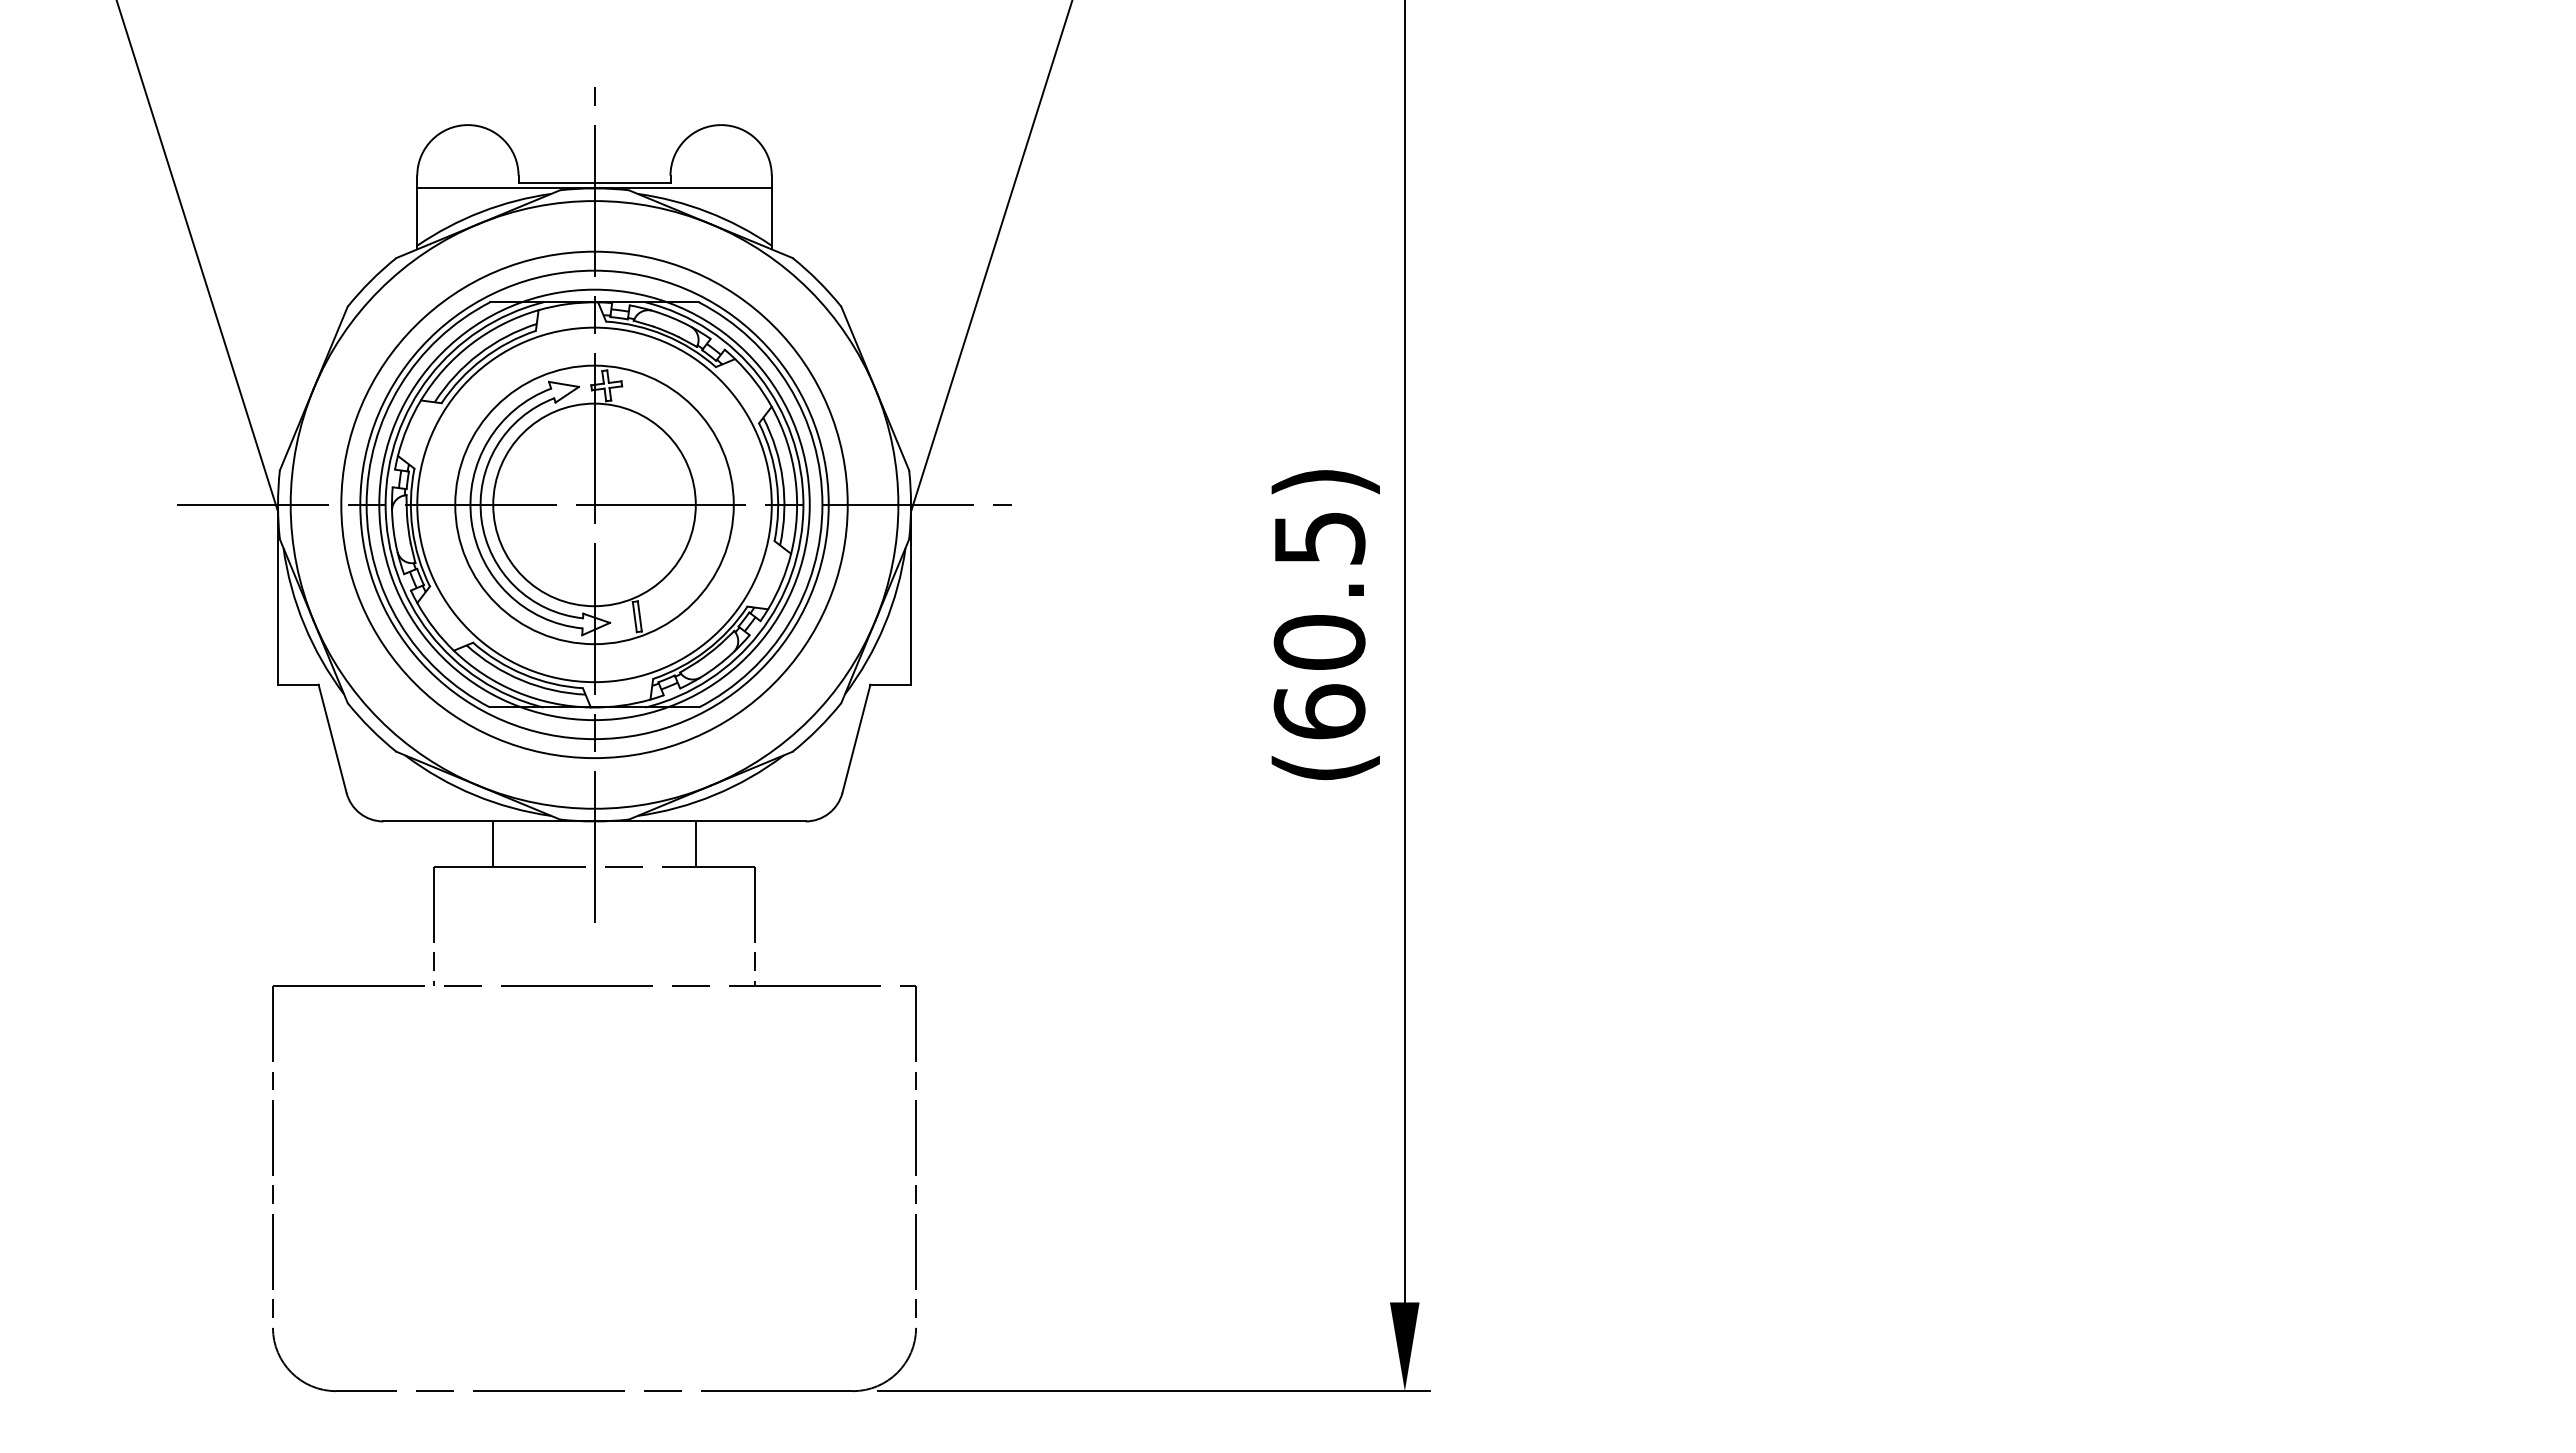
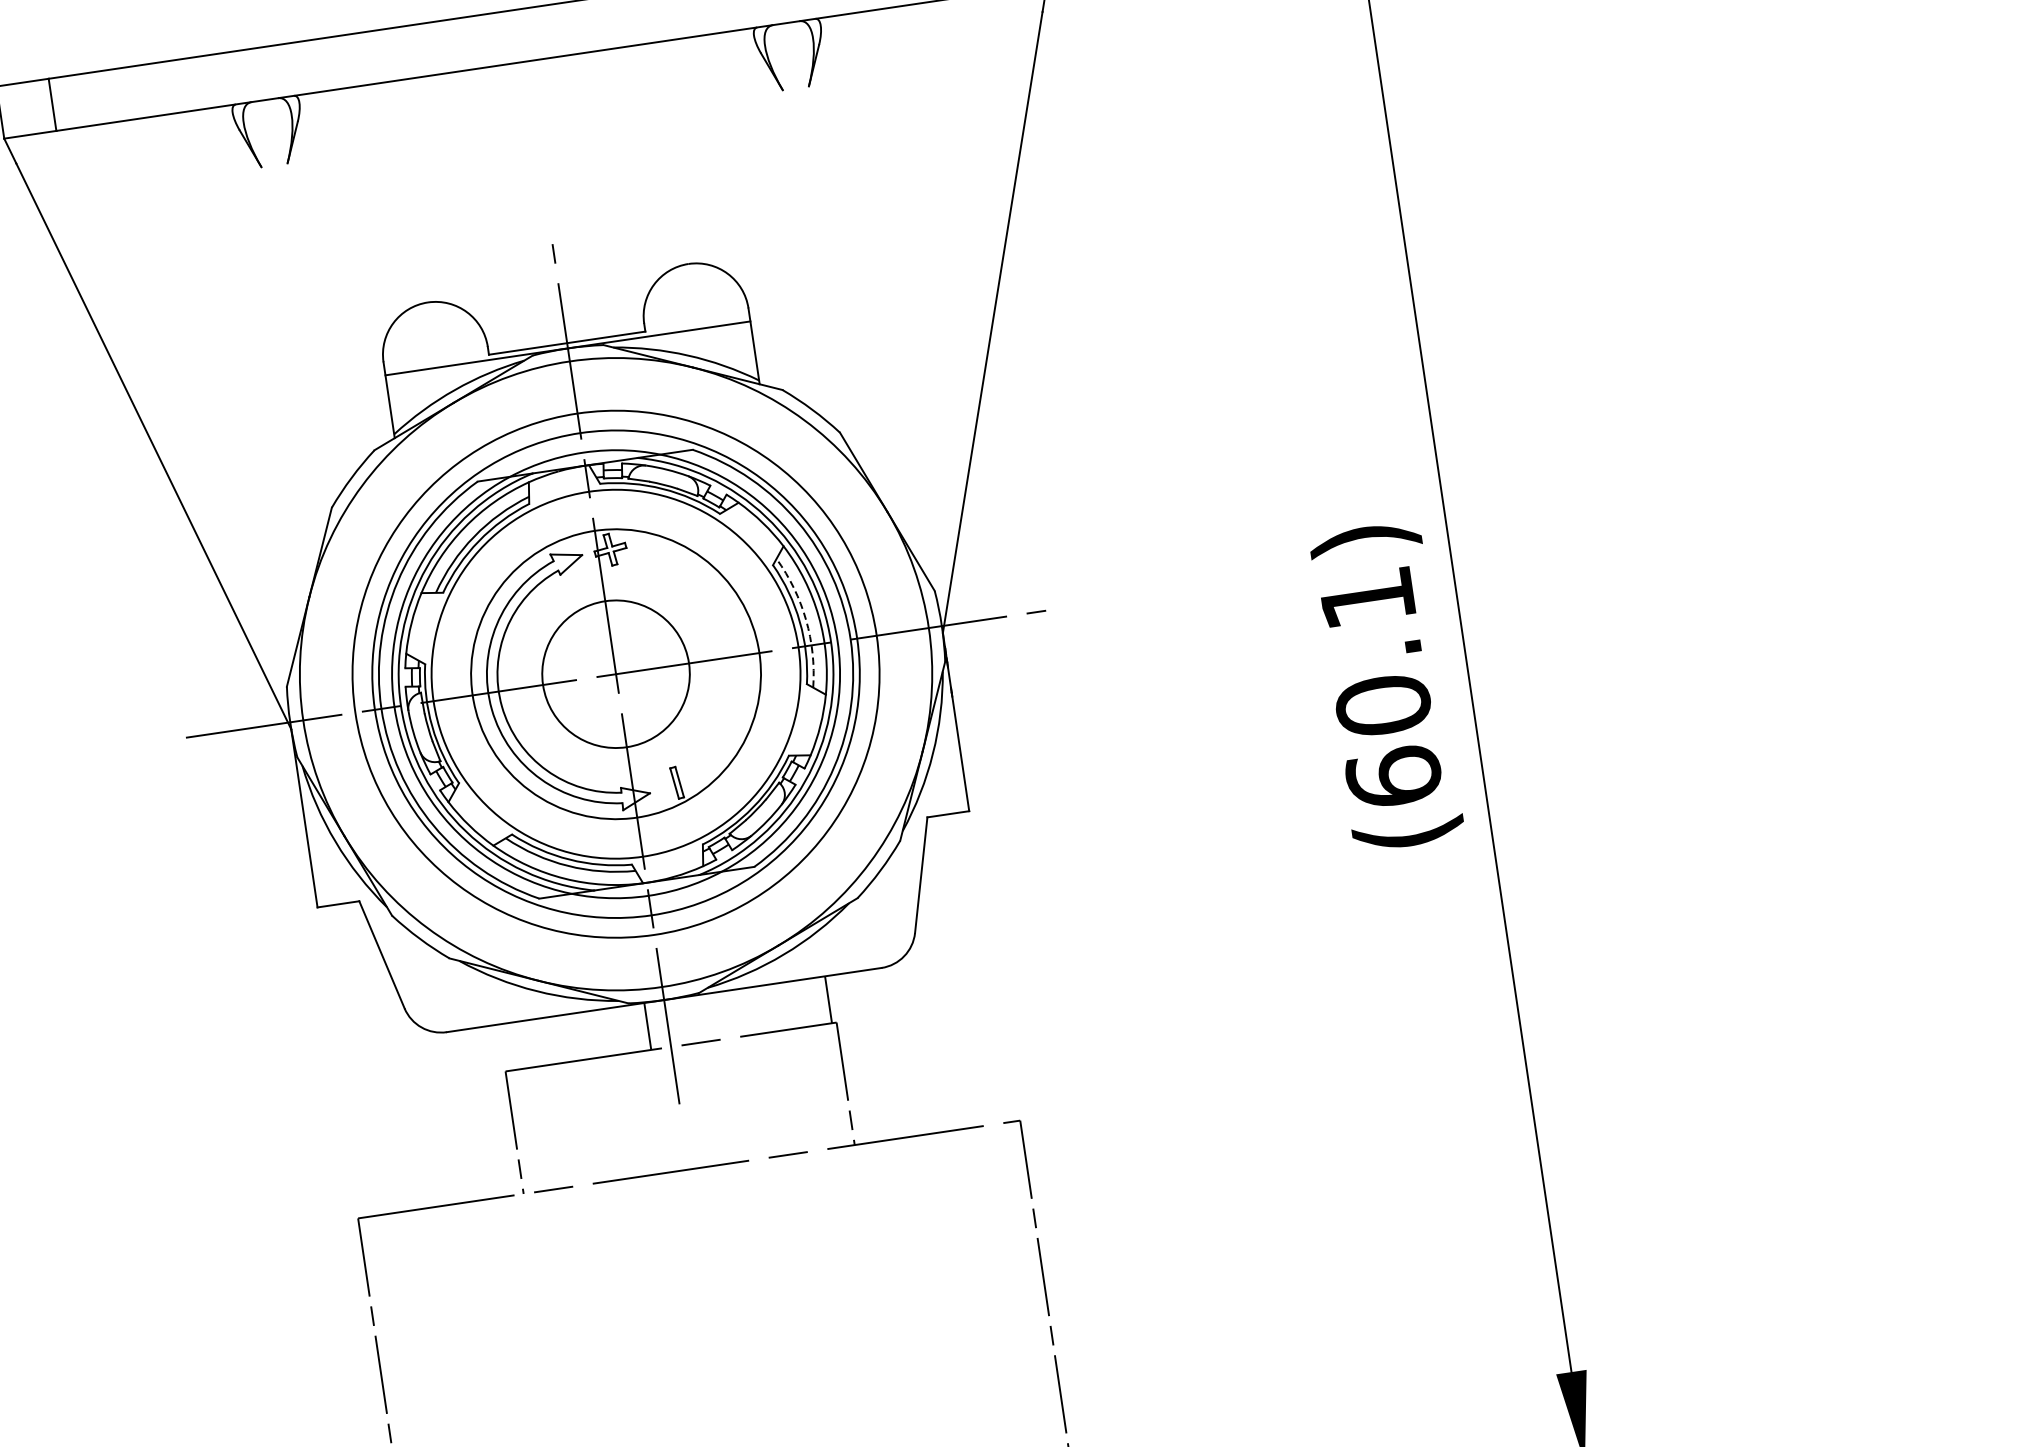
arc: (782, 480) -> (805, 620), solid -> dashed
circle: (594, 504) -> (615, 673), size x0.7
text: (1320, 538) -> (1368, 598), (60.5) -> (60.1)
line: (493, 844) -> (648, 1026), moved
line: (695, 844) -> (828, 1000), moved

